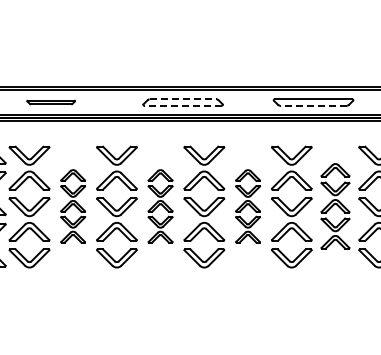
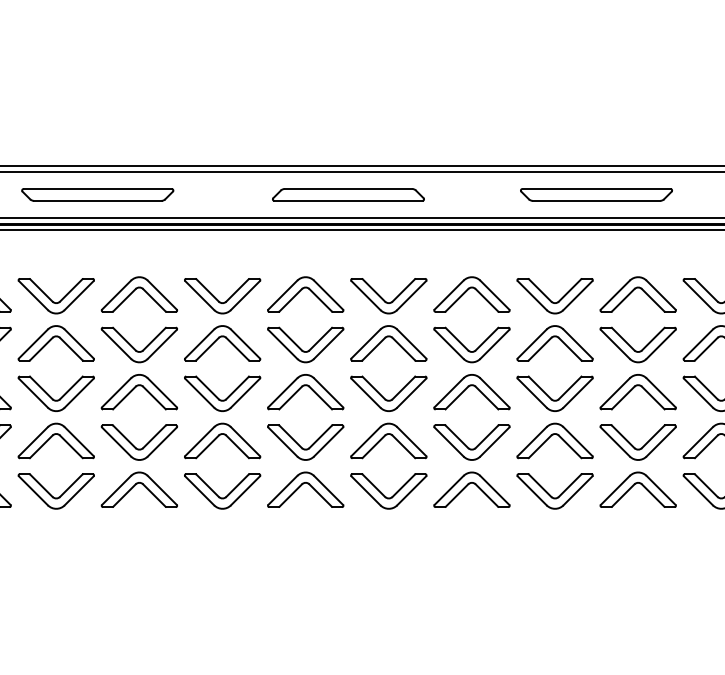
line: (183, 99) -> (349, 189), dashed -> solid
part: (50, 102) -> (96, 194), size x1.67
line: (183, 105) -> (349, 200), dashed -> solid
line: (313, 105) -> (596, 200), dashed -> solid
part: (72, 206) -> (138, 392), size x1.67
part: (160, 206) -> (305, 392), size x1.67
part: (247, 206) -> (470, 392), size x1.67
part: (335, 206) -> (638, 392), size x1.43

